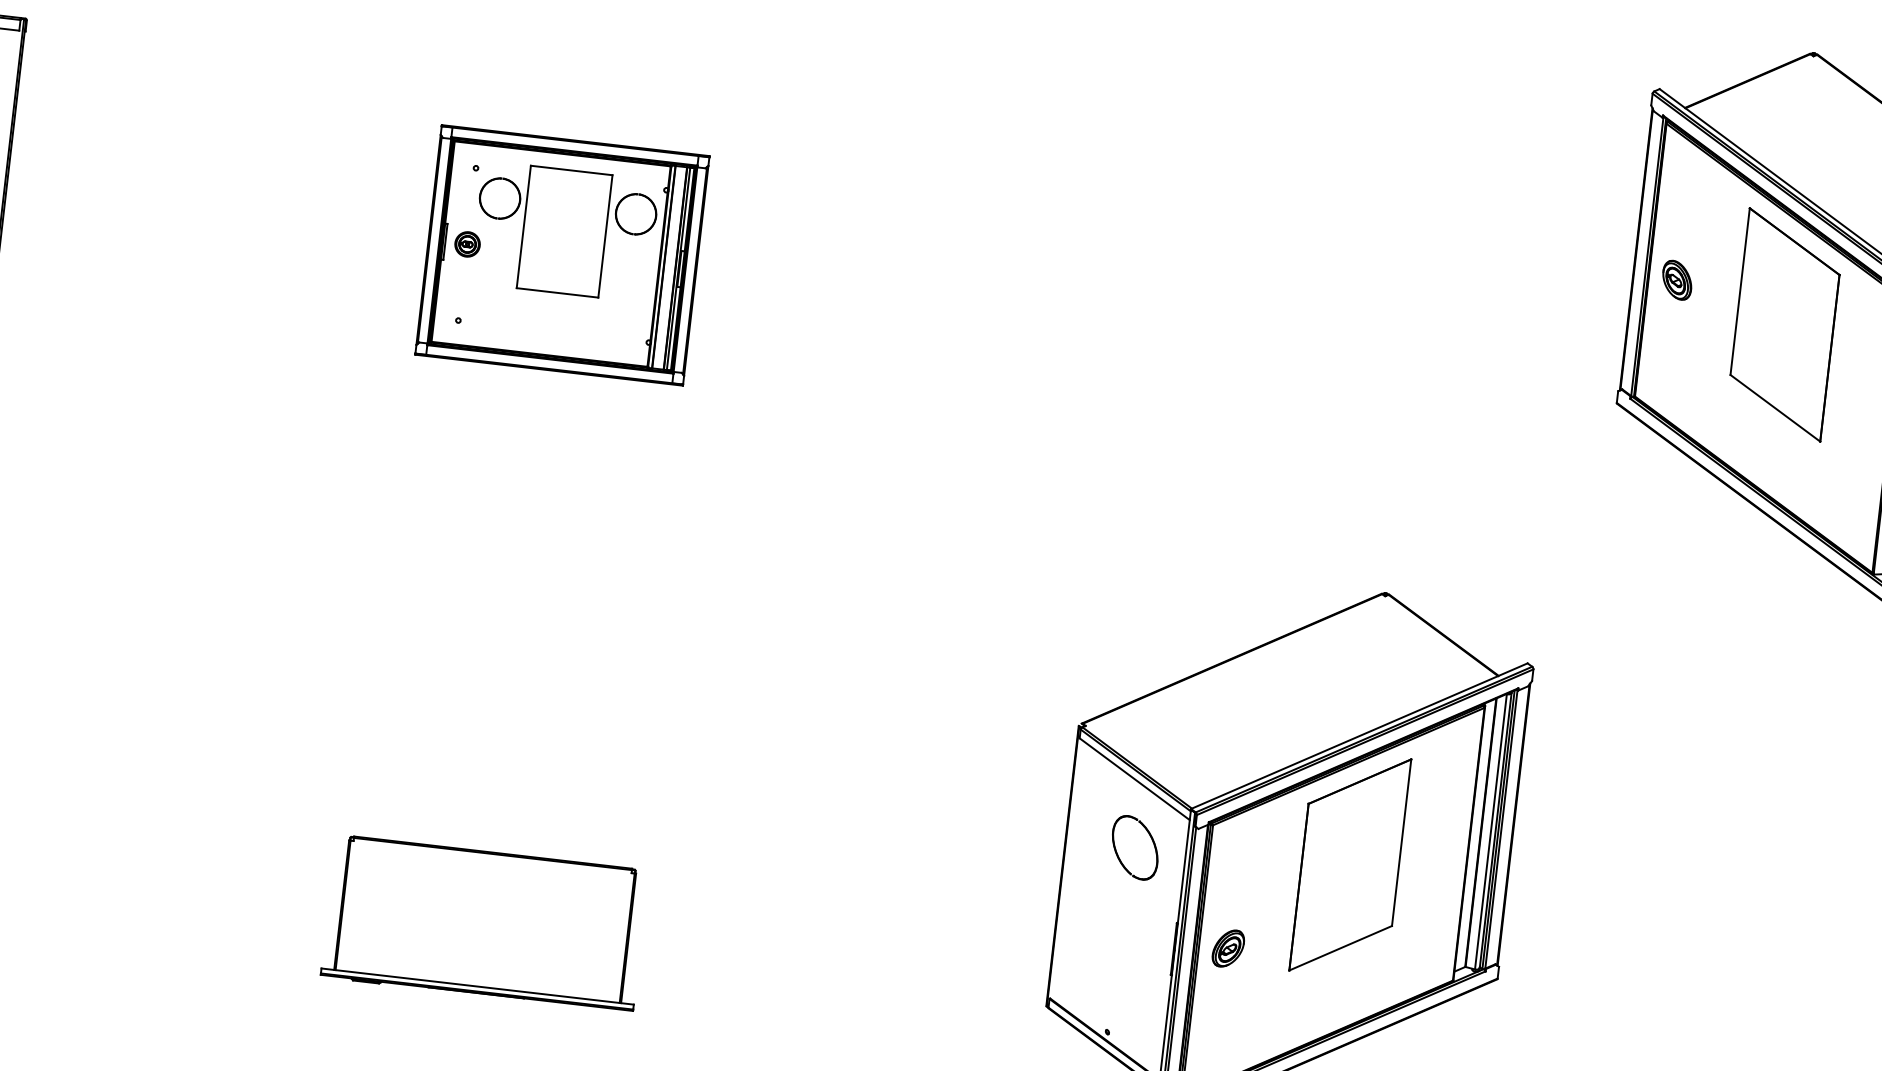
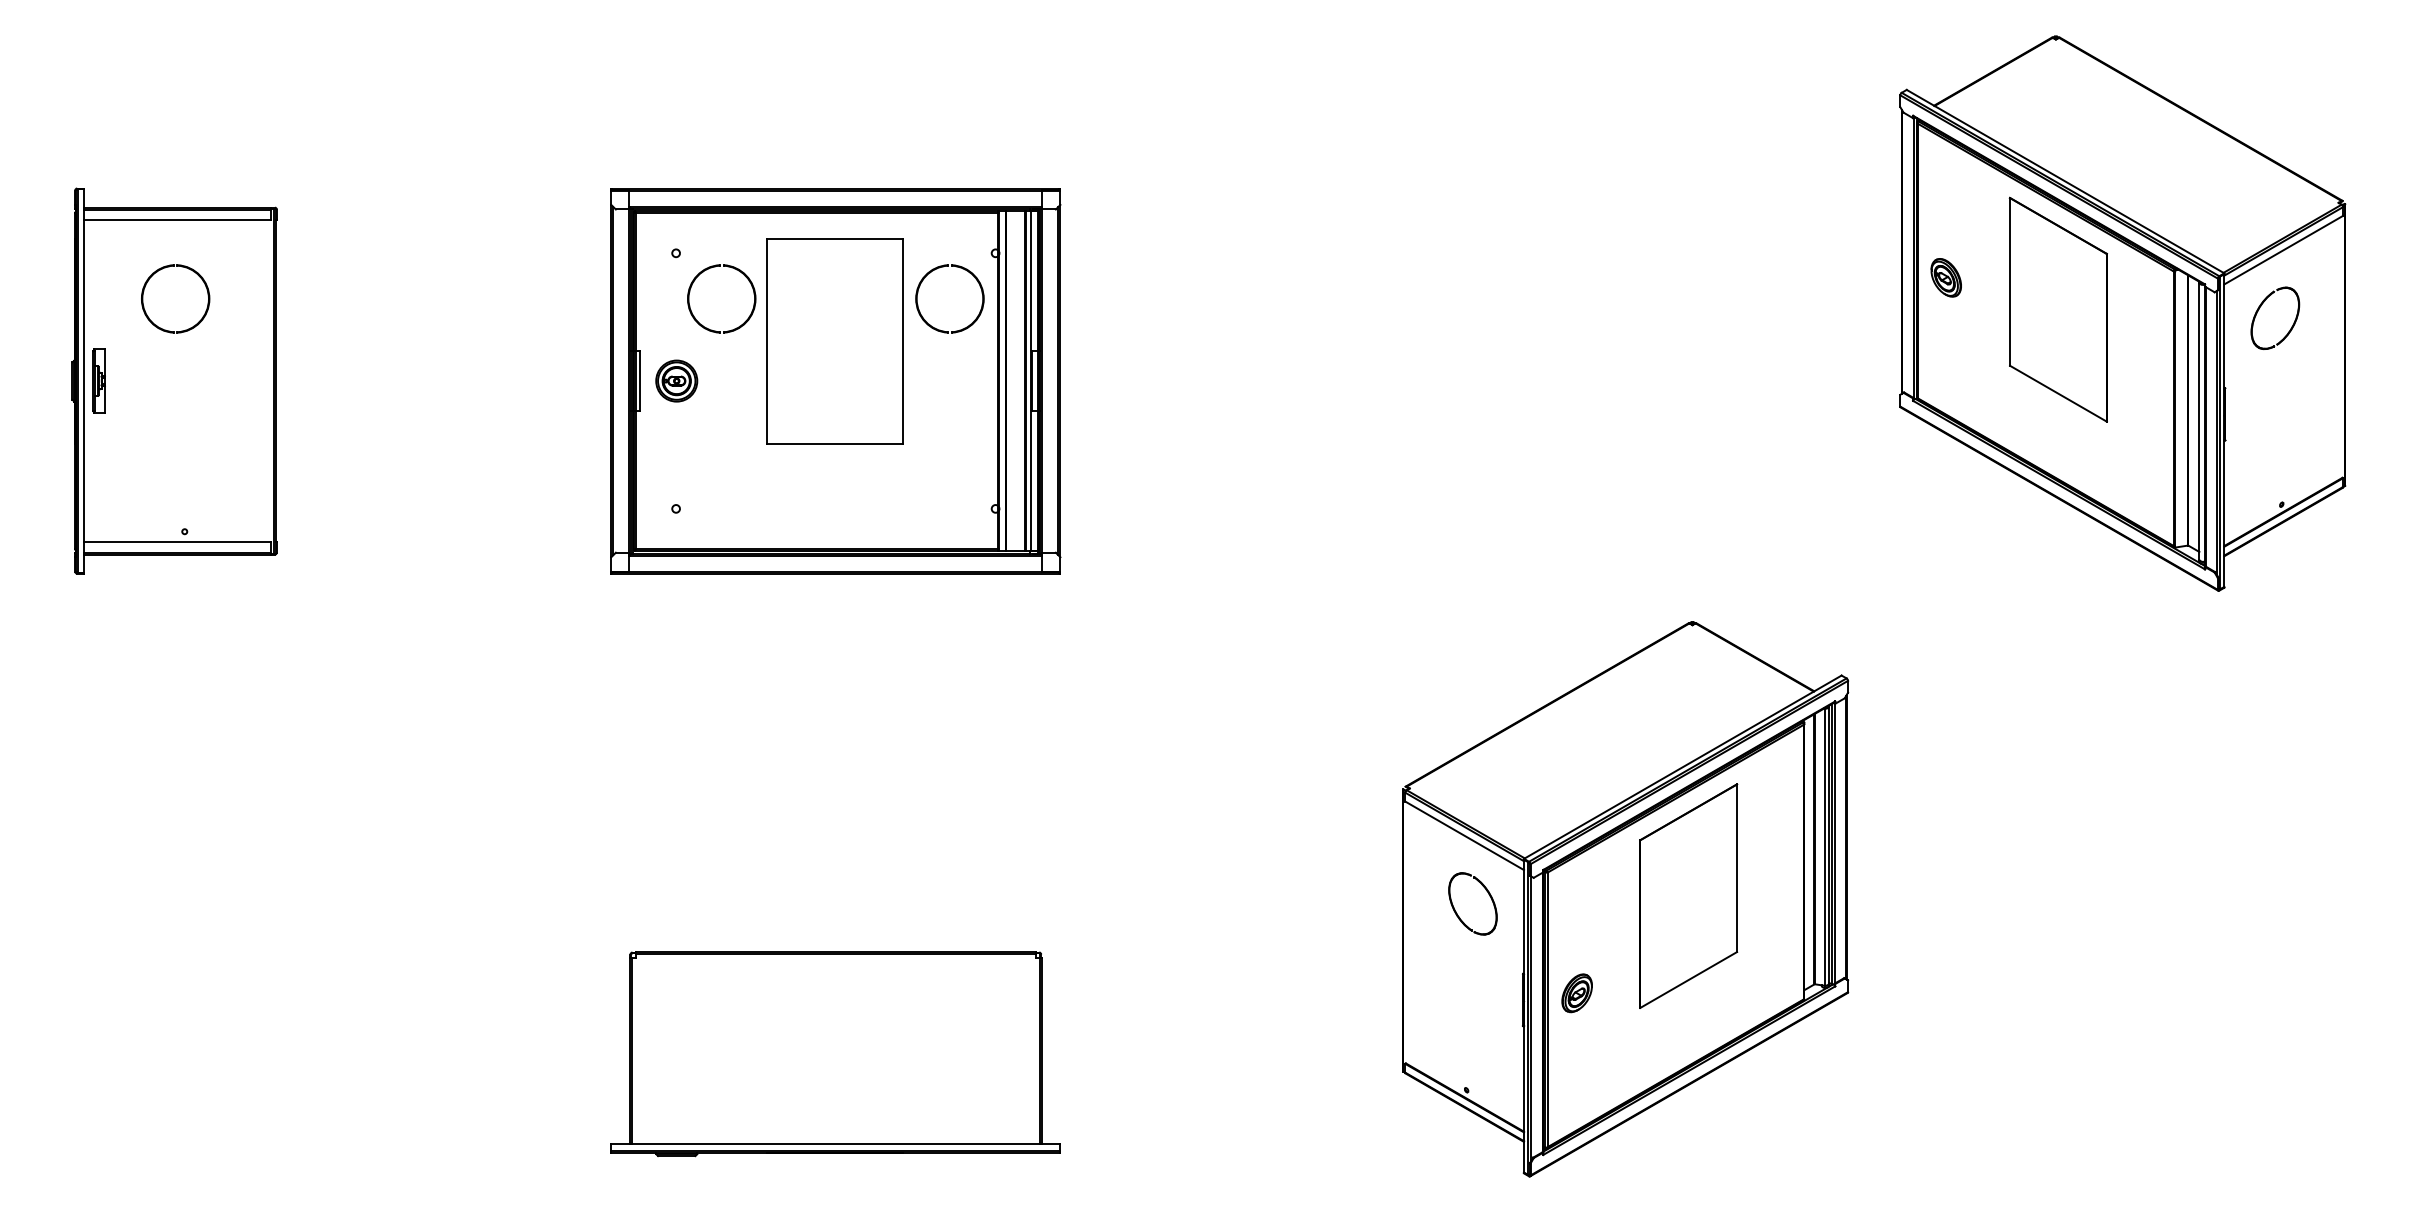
part: (561, 255) -> (835, 381), size x1.67
part: (484, 924) -> (835, 1054), size x1.43

